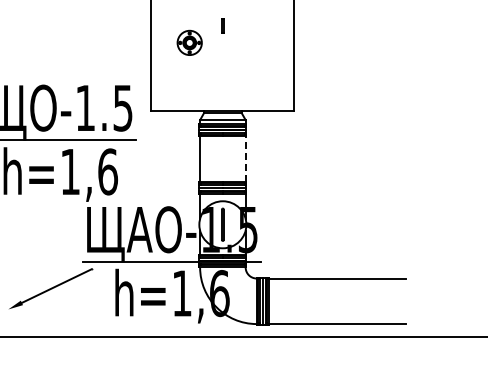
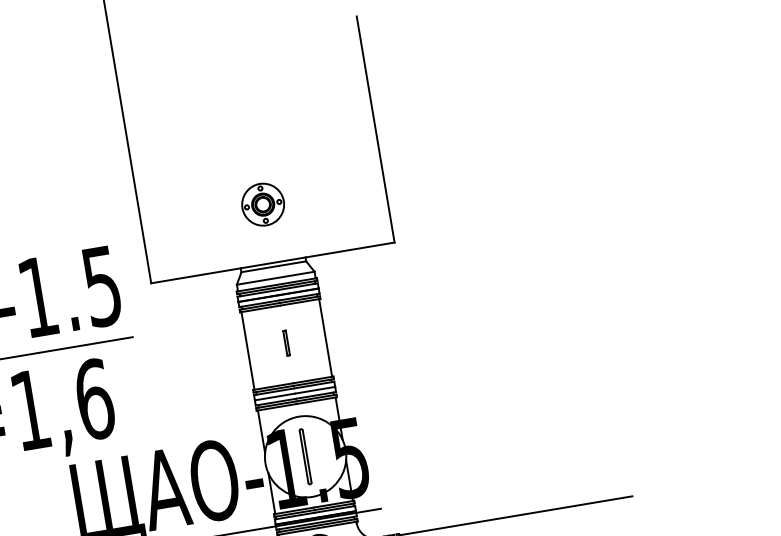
line: (222, 25) -> (285, 342), moved
part: (189, 42) -> (262, 203), moved
line: (245, 158) -> (325, 337), dashed -> solid

